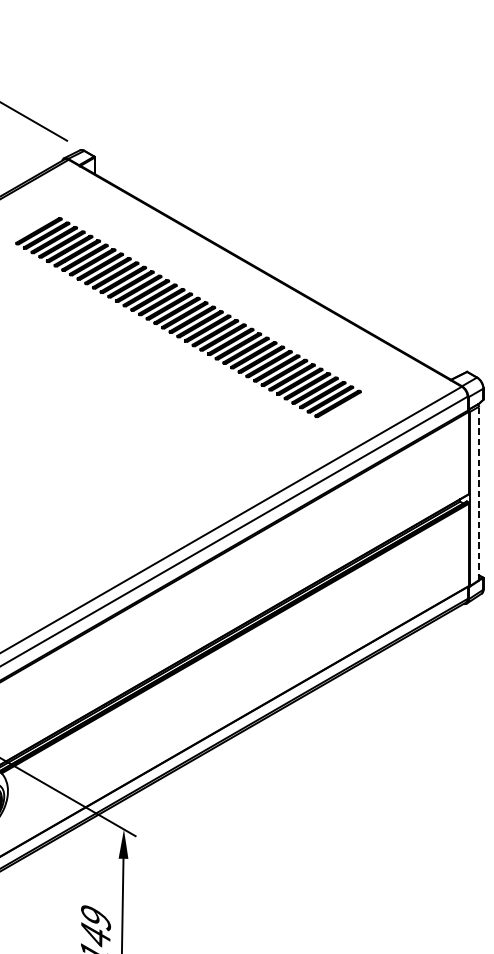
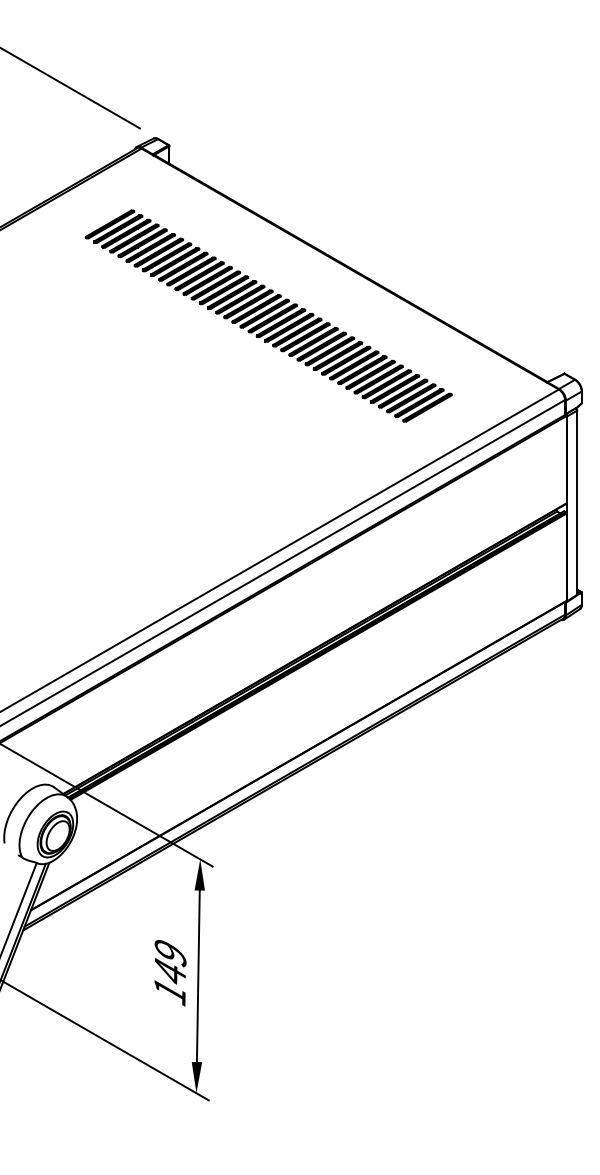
line: (479, 493) -> (577, 502), dashed -> solid

